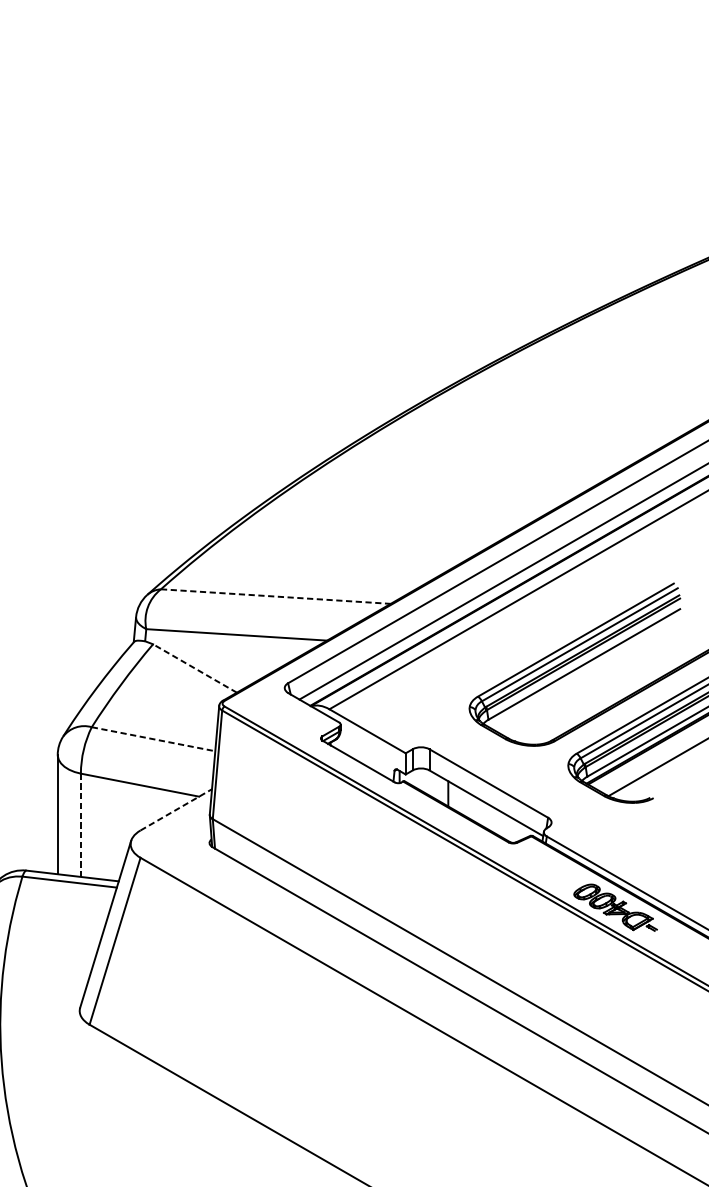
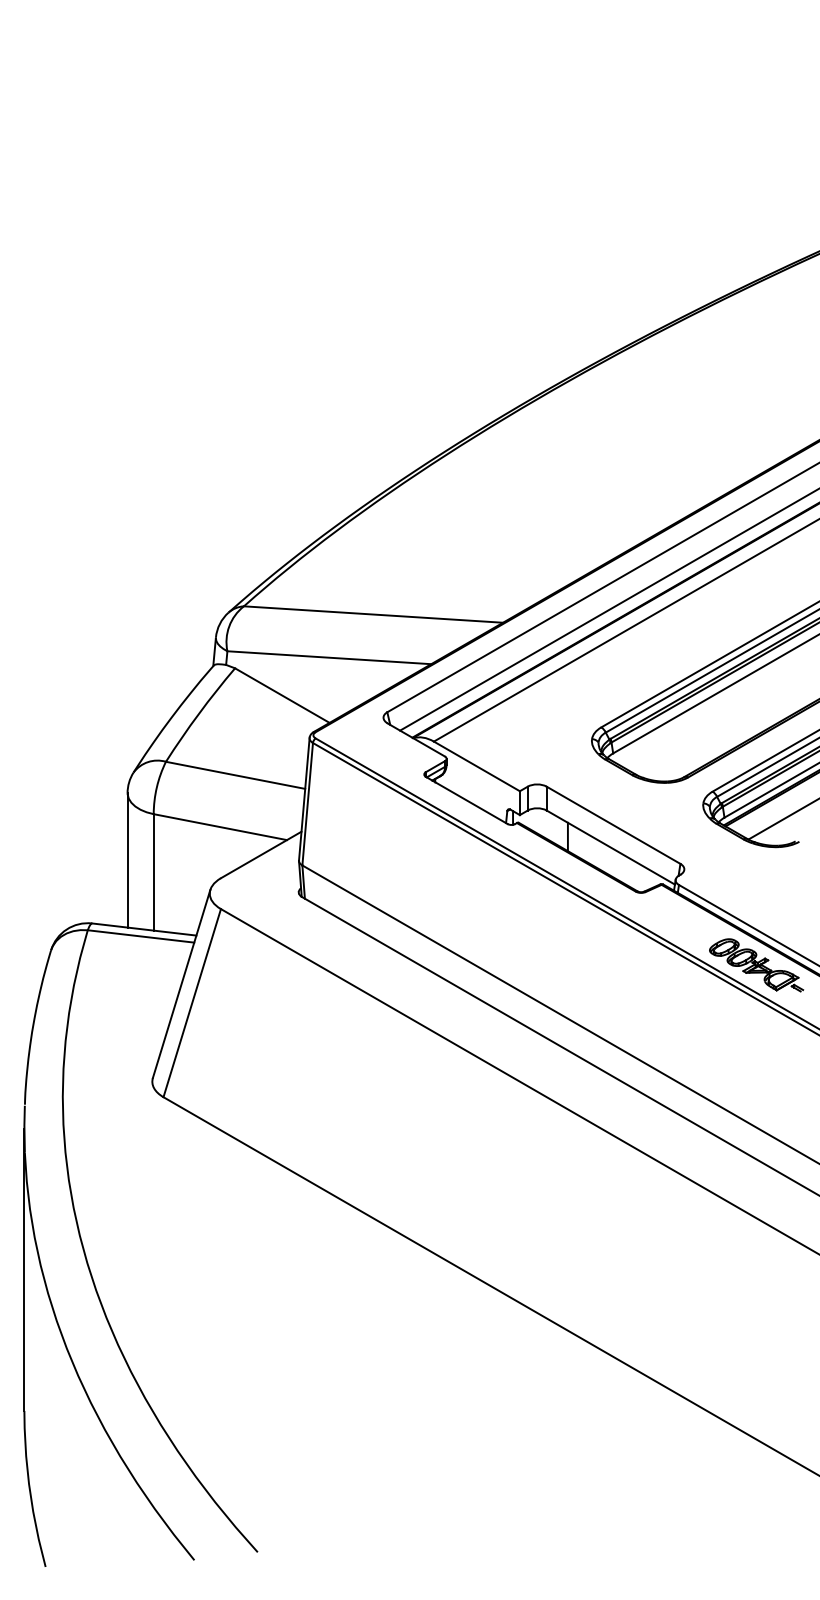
line: (275, 596) -> (373, 614), dashed -> solid
line: (195, 668) -> (282, 695), dashed -> solid
line: (153, 739) -> (235, 775), dashed -> solid
line: (176, 809) -> (261, 854), dashed -> solid
line: (80, 825) -> (153, 872), dashed -> solid

